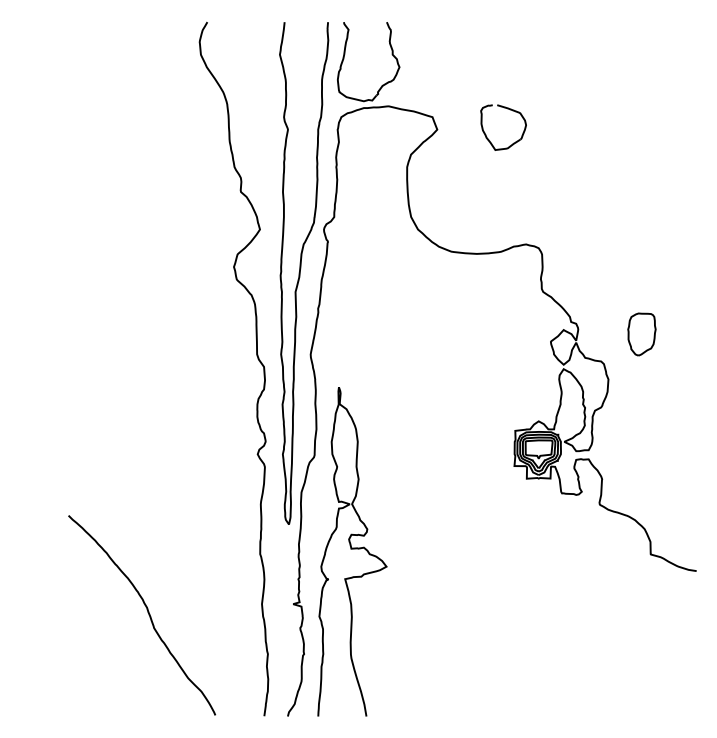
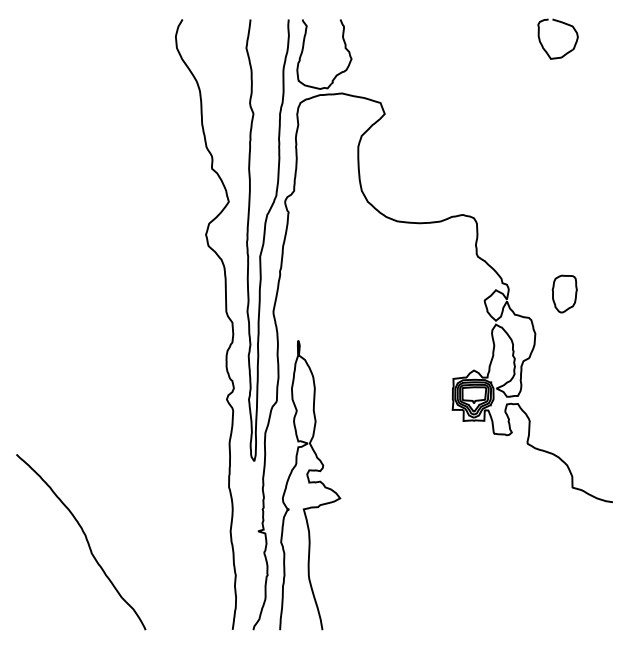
part: (507, 109) -> (561, 23), moved
curve: (147, 612) -> (85, 539), moved

